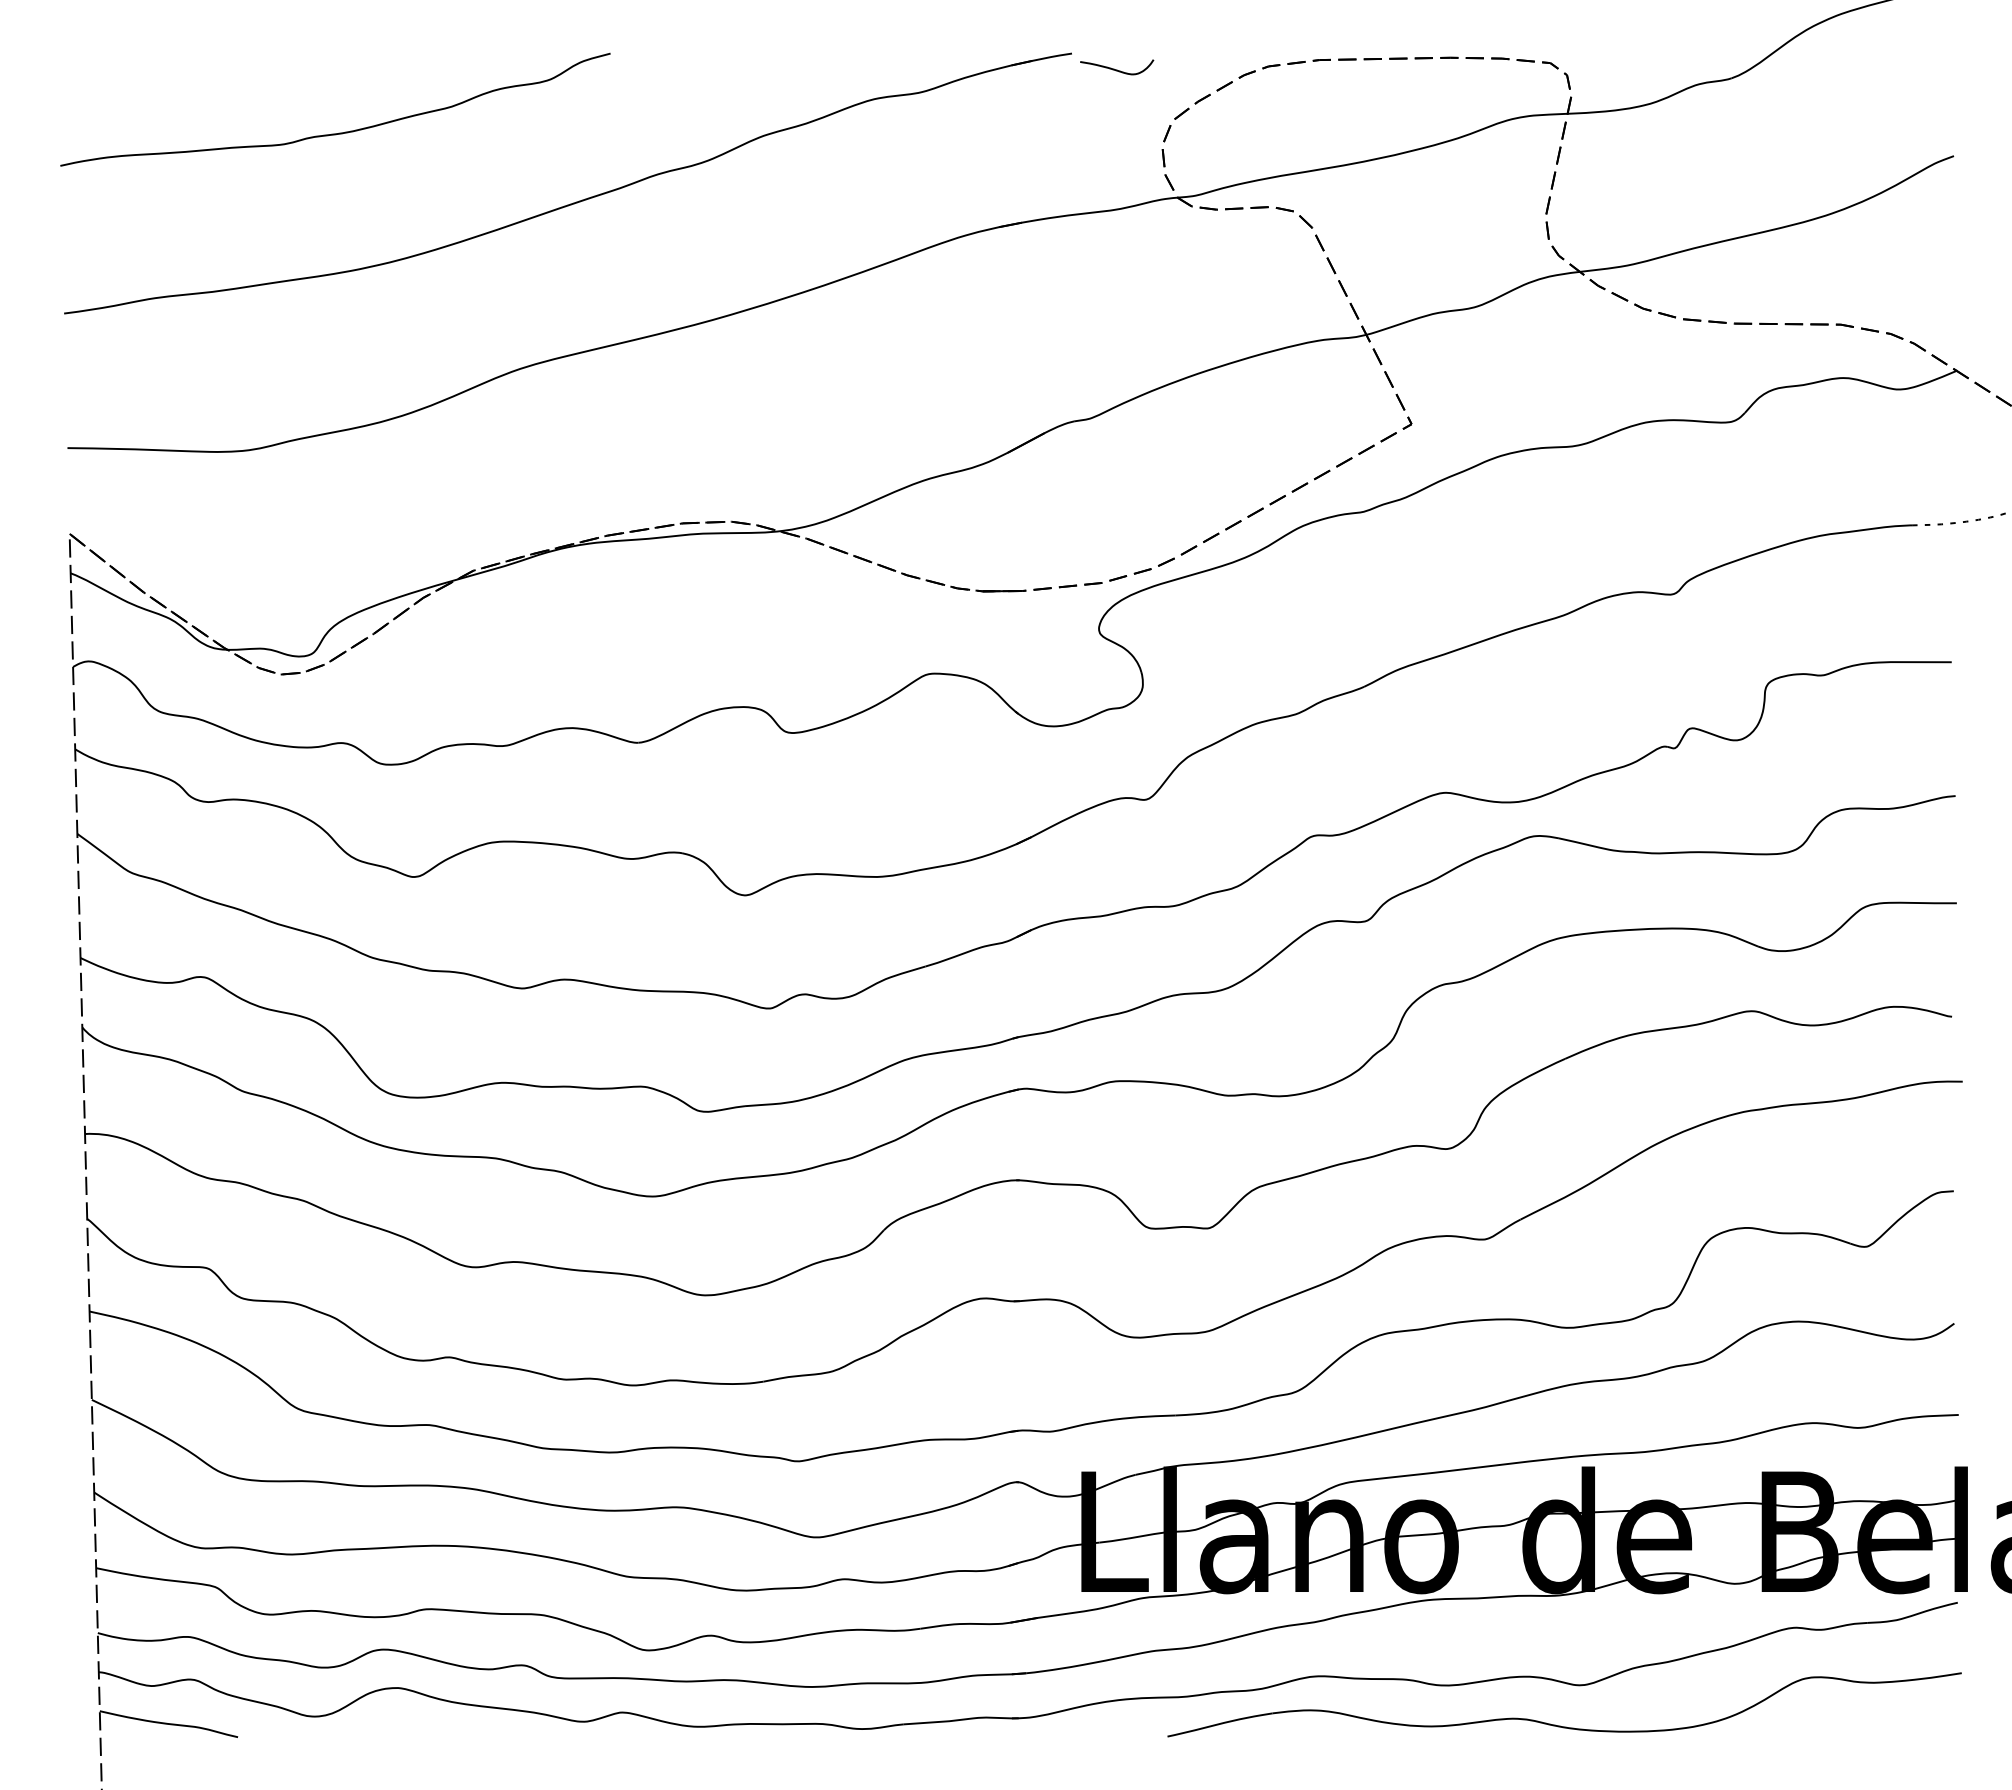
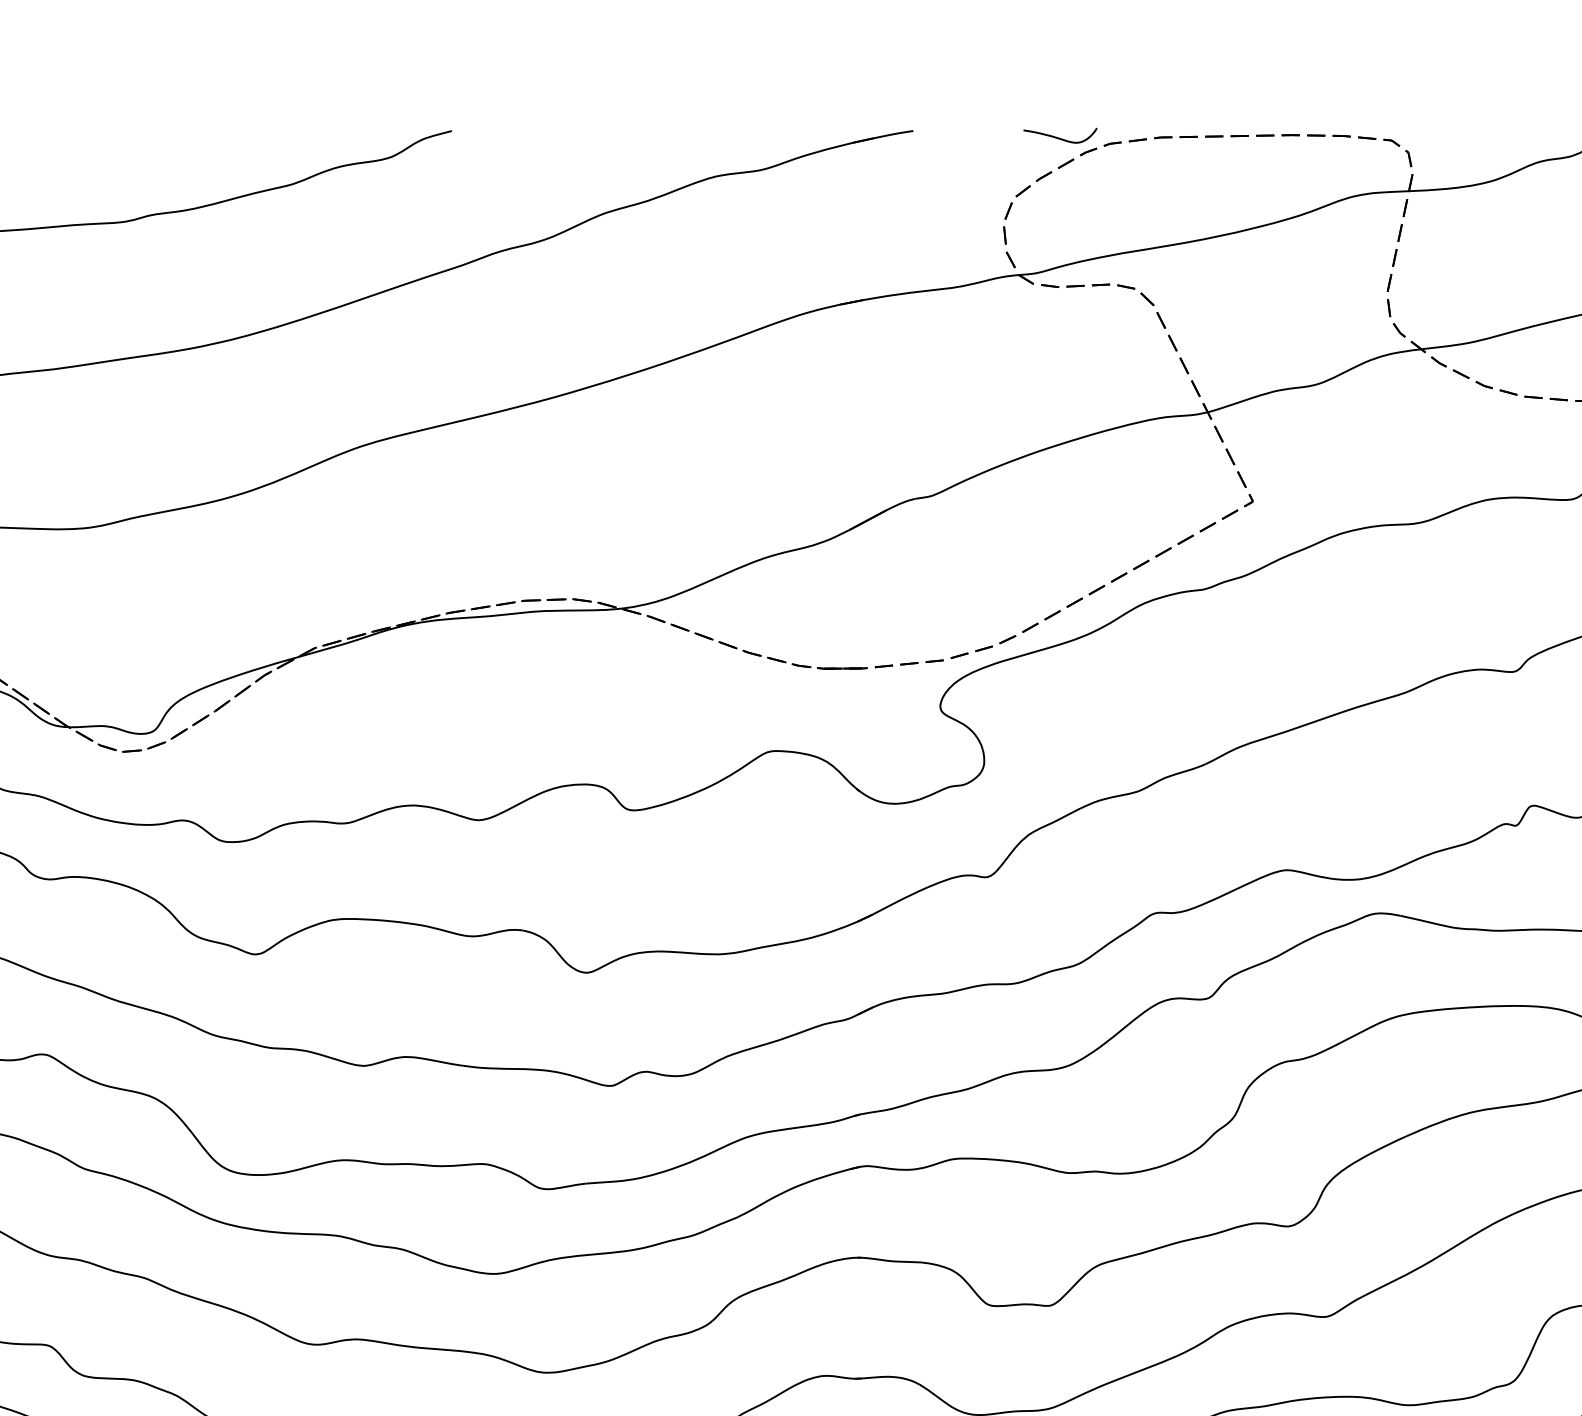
curve: (1117, 69) -> (1060, 137), moved

